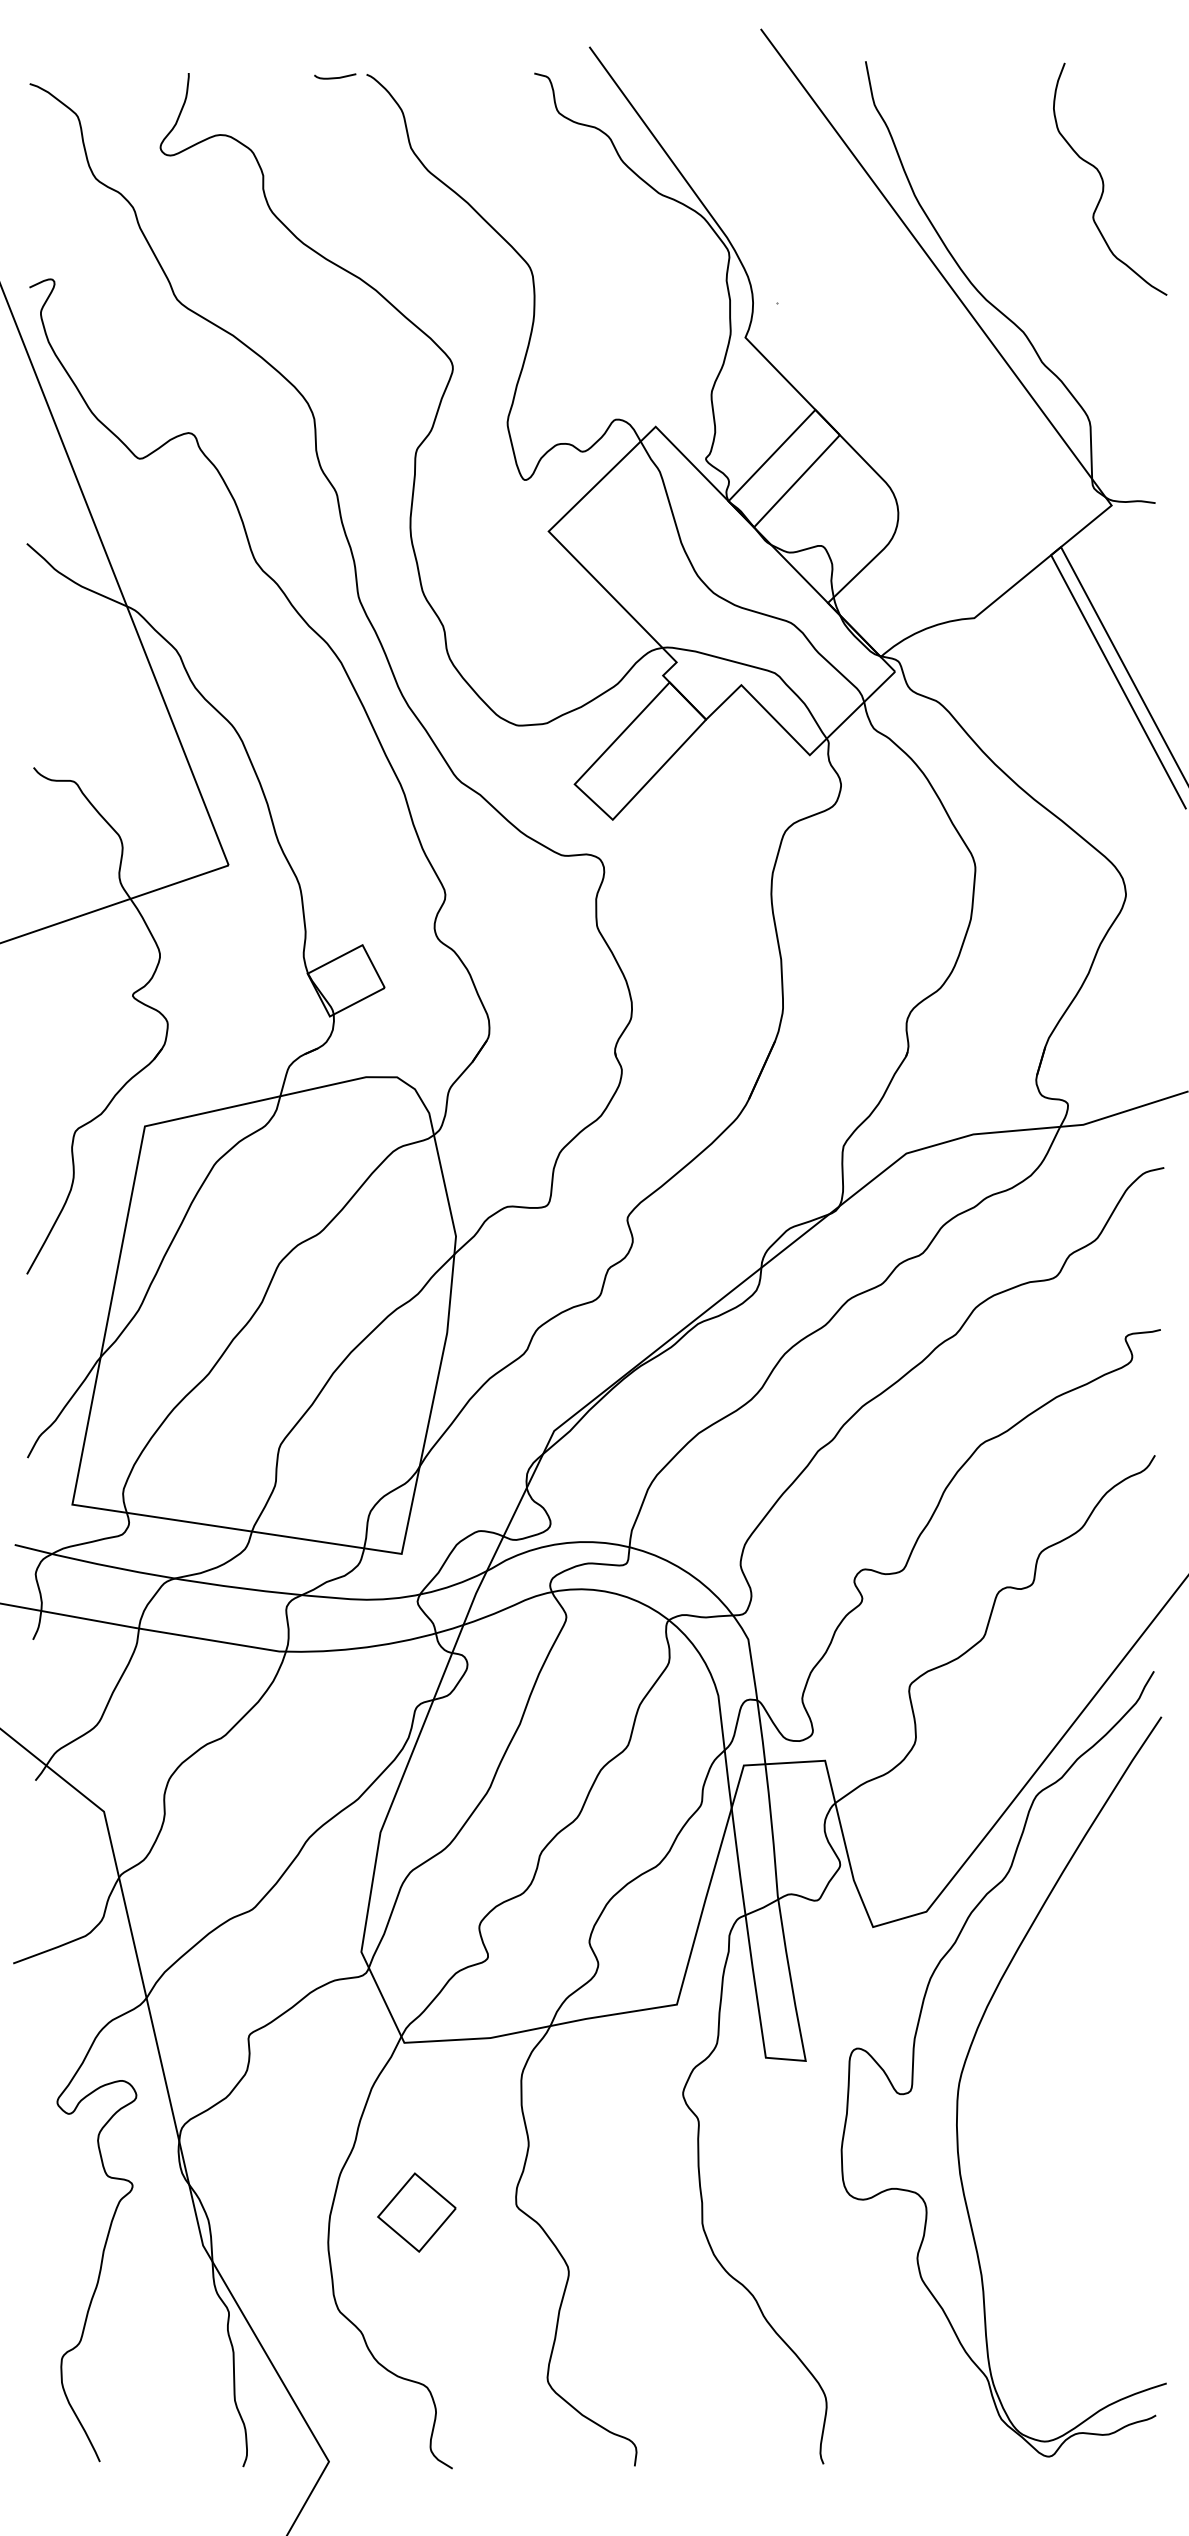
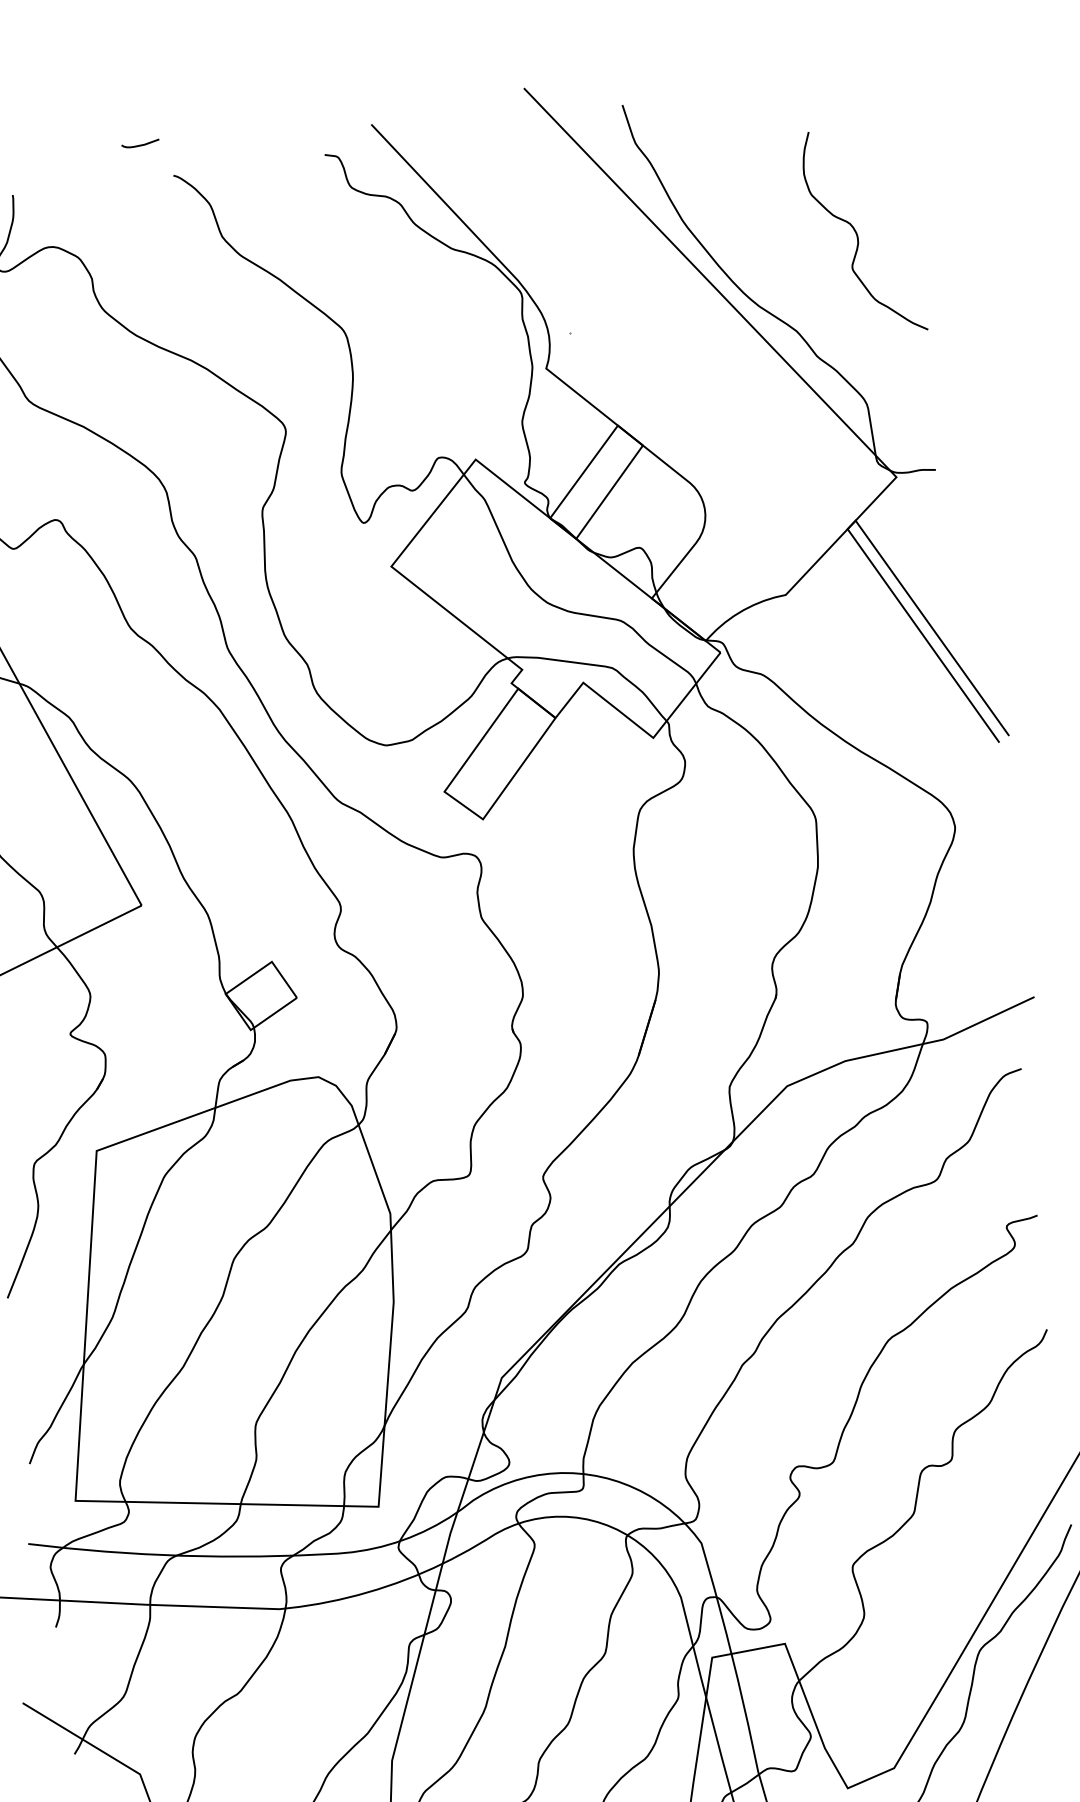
curve: (335, 77) -> (140, 144), moved
curve: (1103, 179) -> (857, 232), moved

